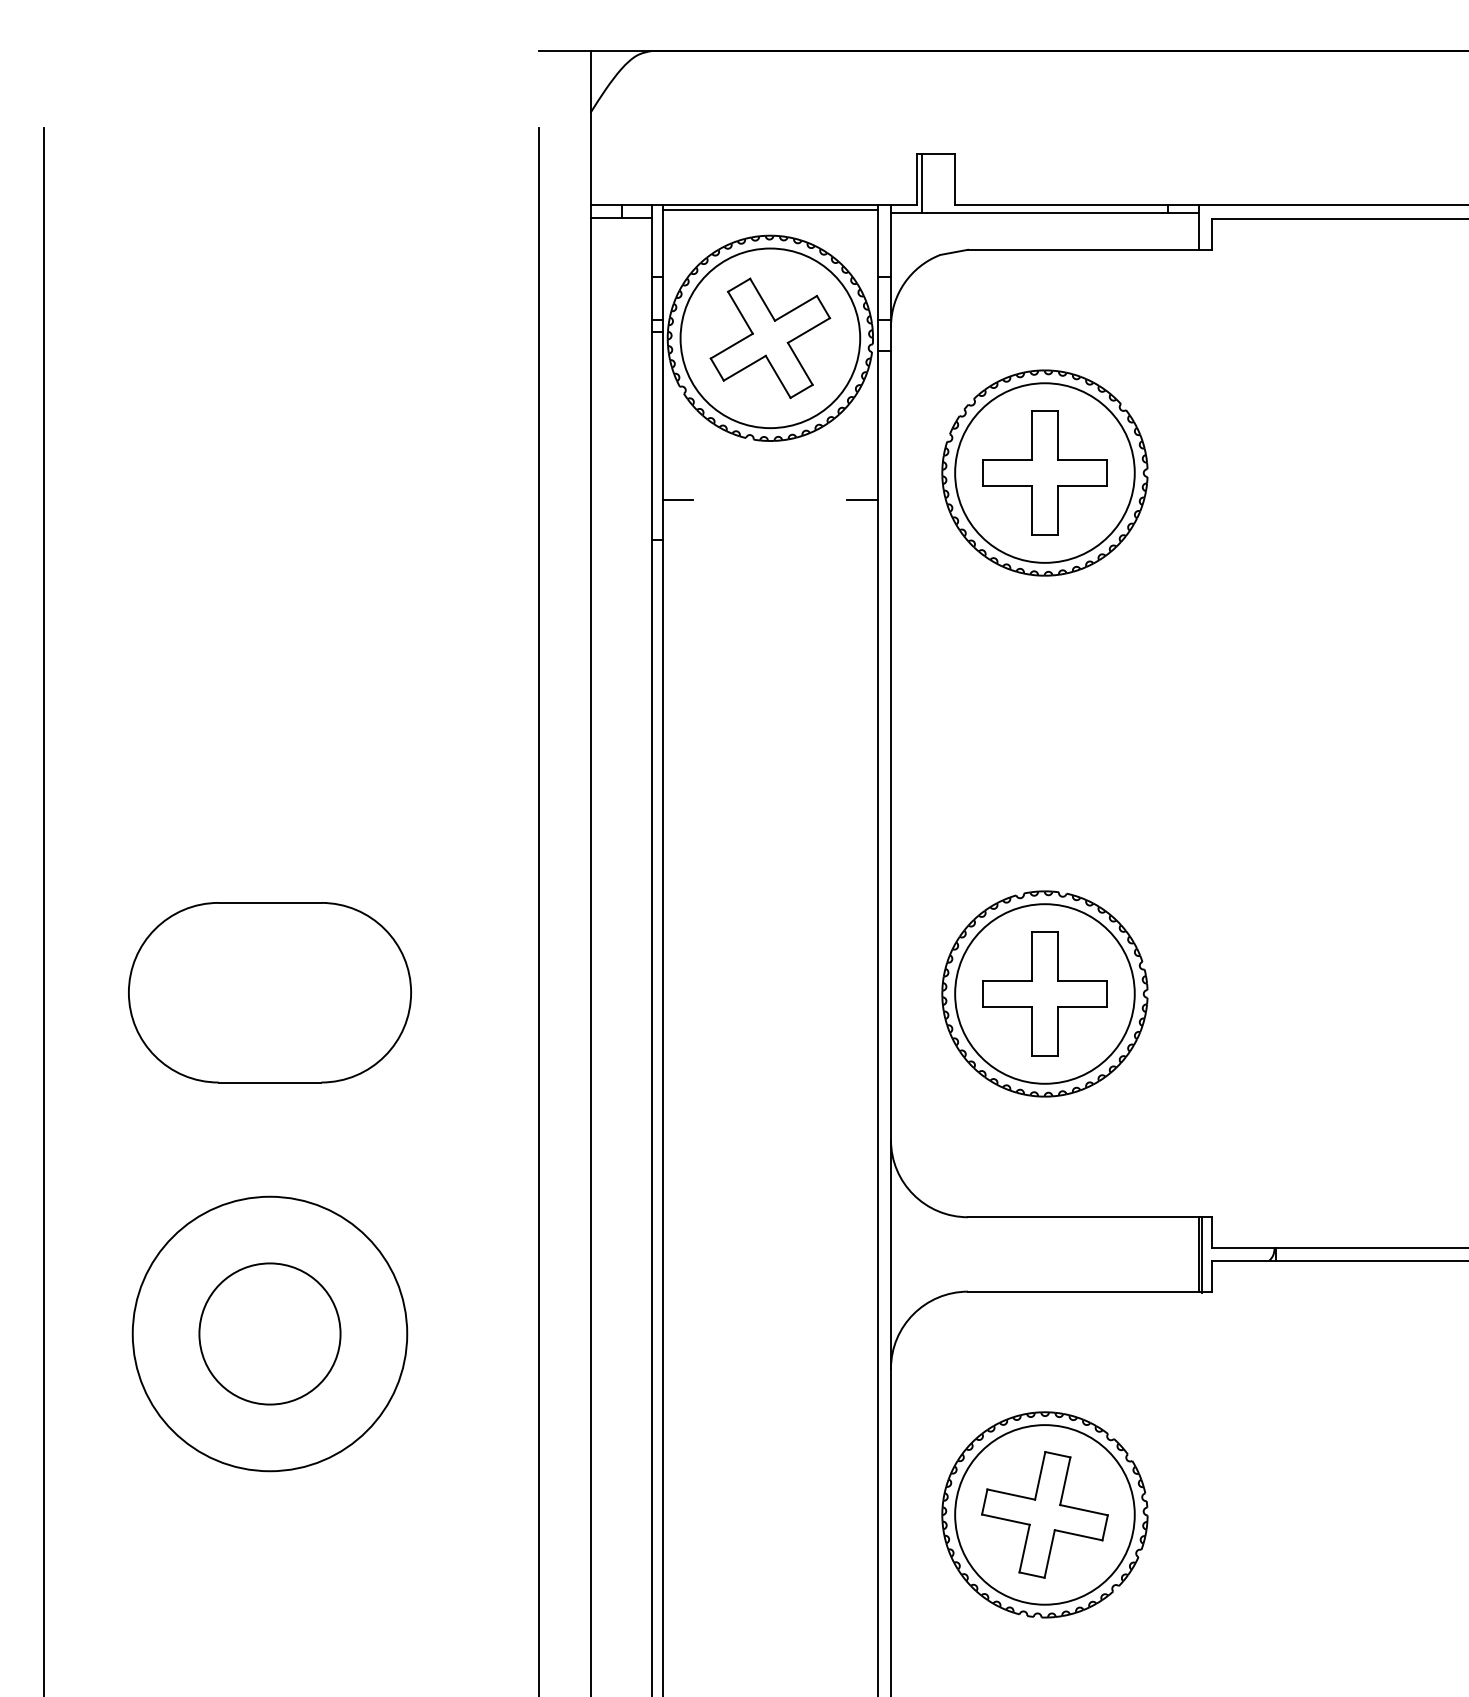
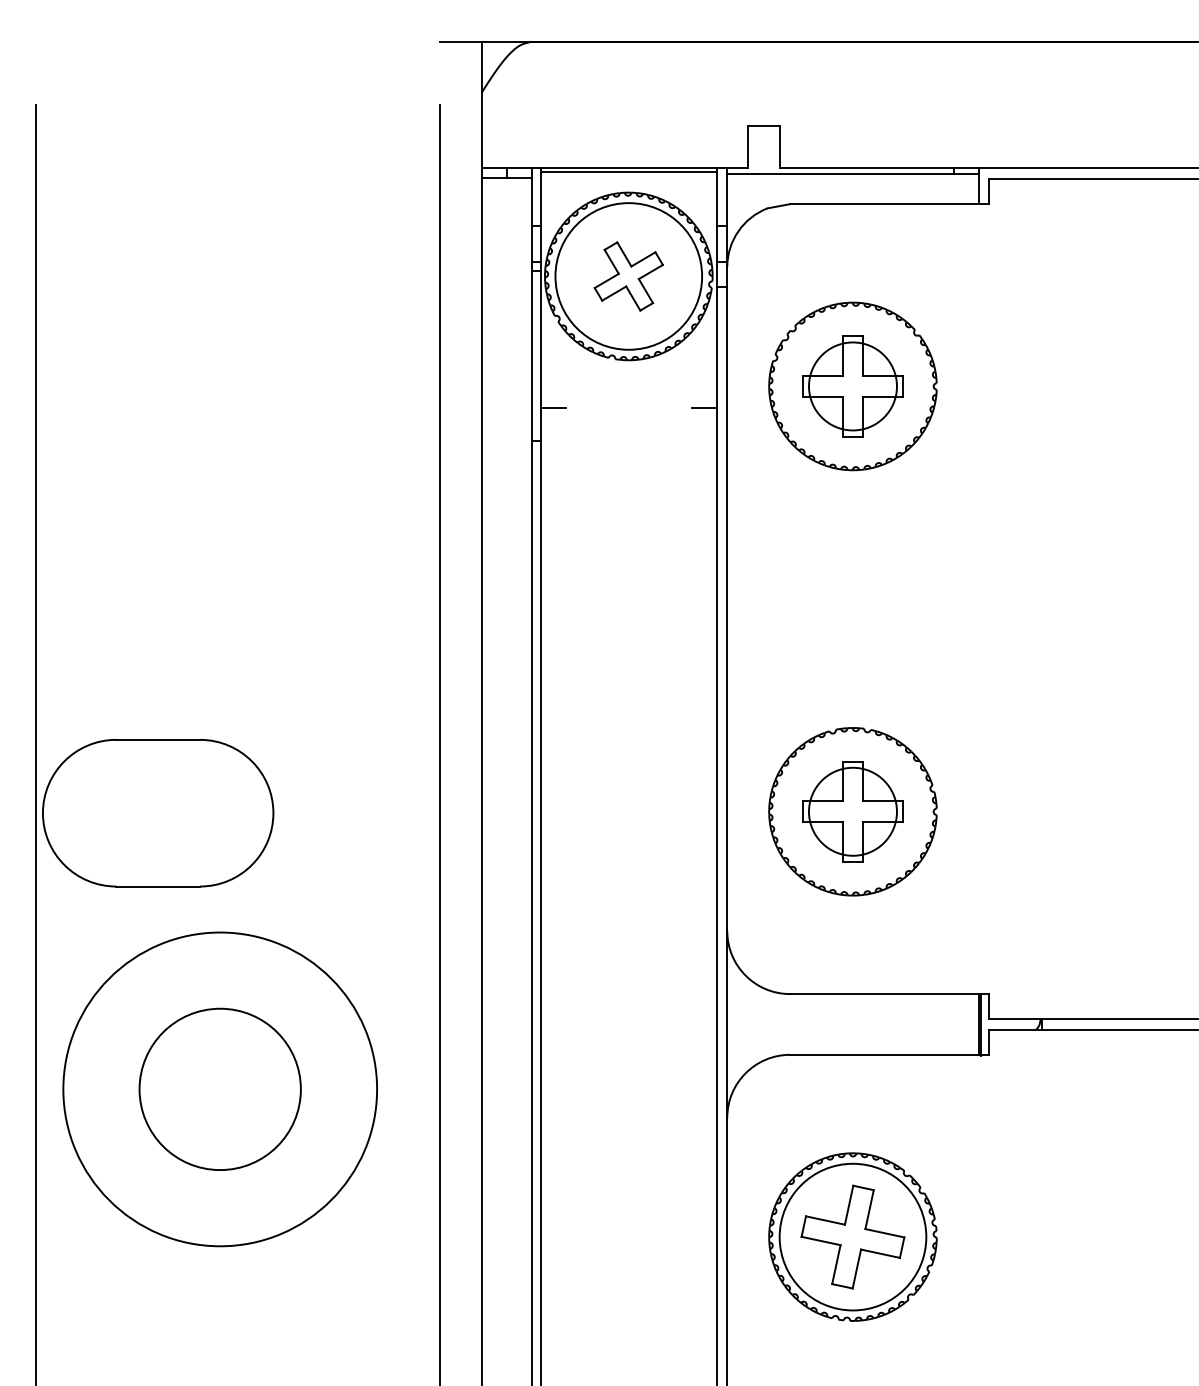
line: (921, 182) -> (752, 149), removed
part: (770, 338) -> (628, 276), size x0.7
circle: (1044, 472) -> (852, 385), size x0.6
part: (269, 992) -> (157, 813), moved
circle: (1044, 993) -> (852, 811), size x0.6
circle: (269, 1333) -> (219, 1089), size x1.4
circle: (269, 1333) -> (219, 1089), size x1.4

